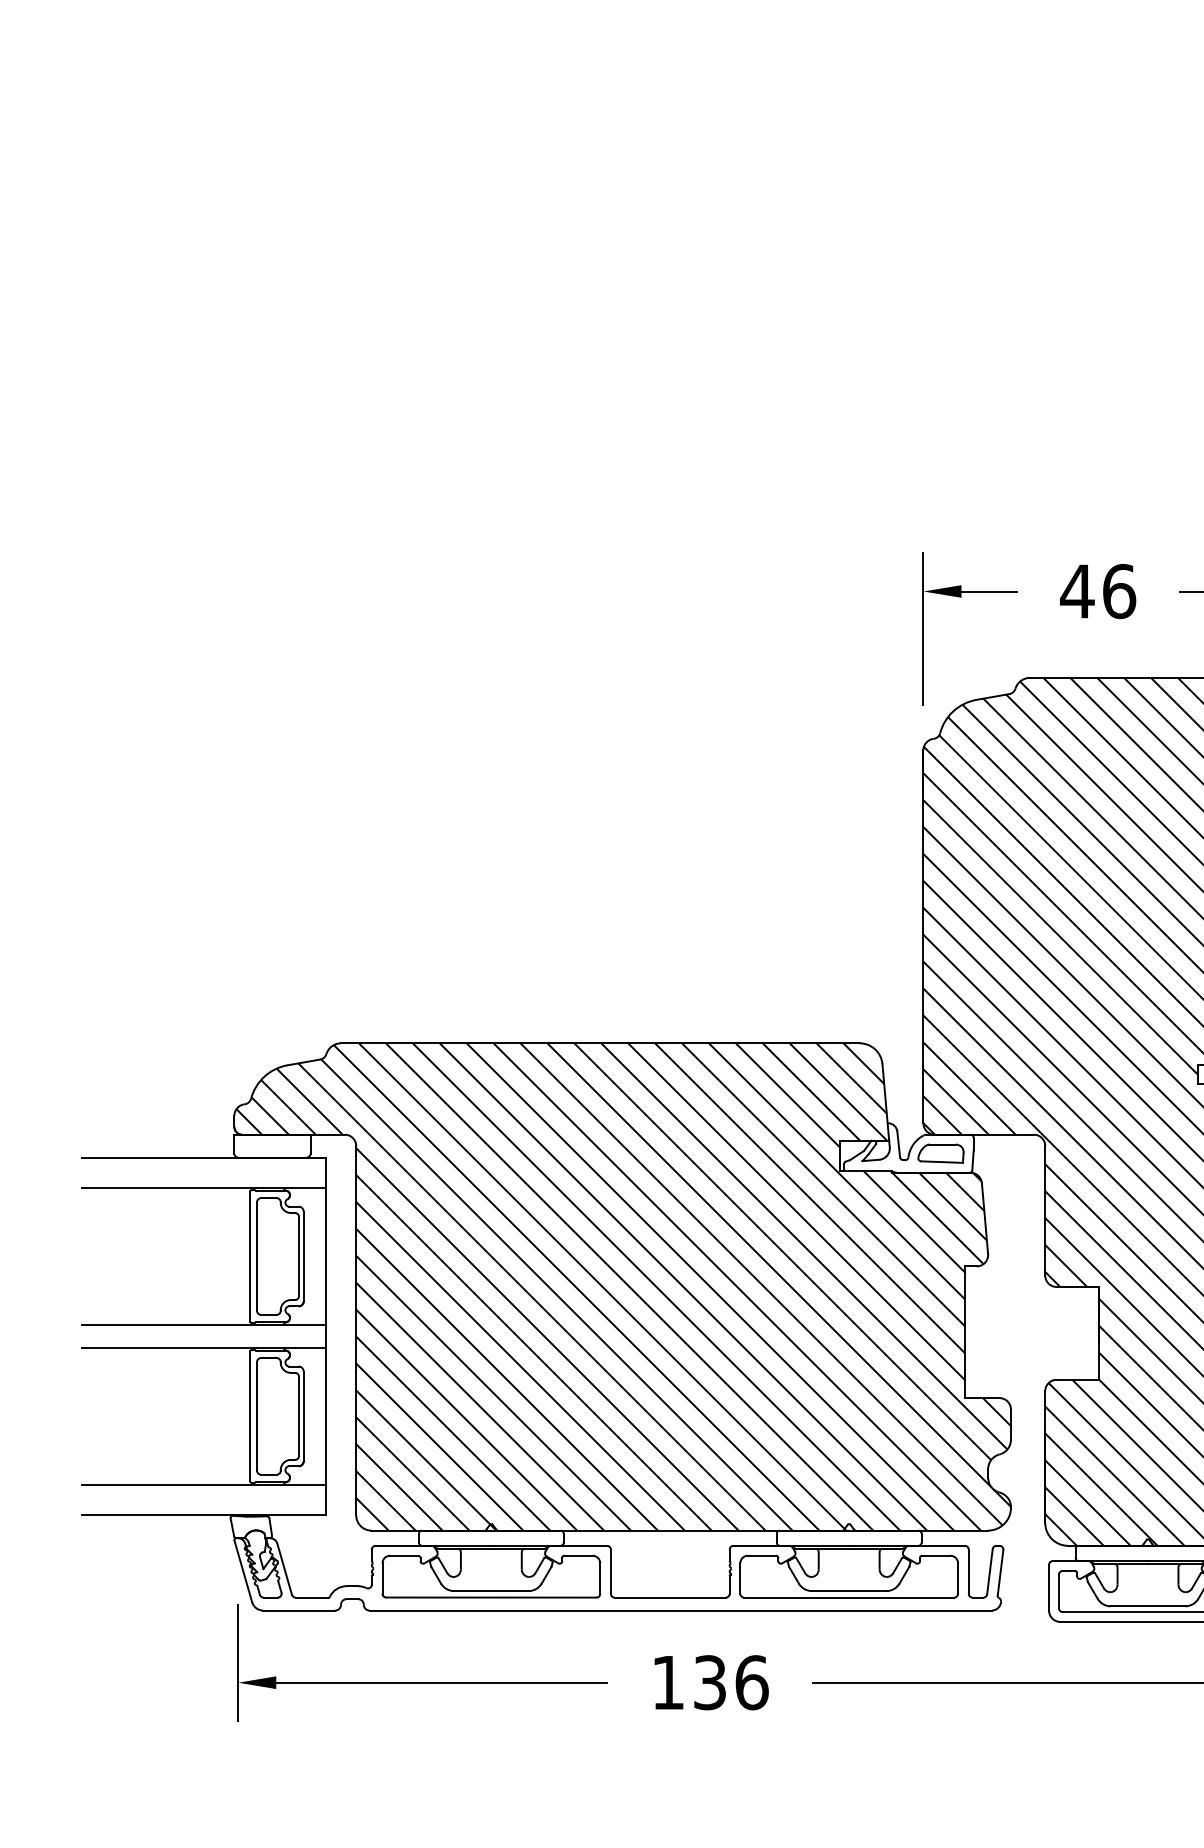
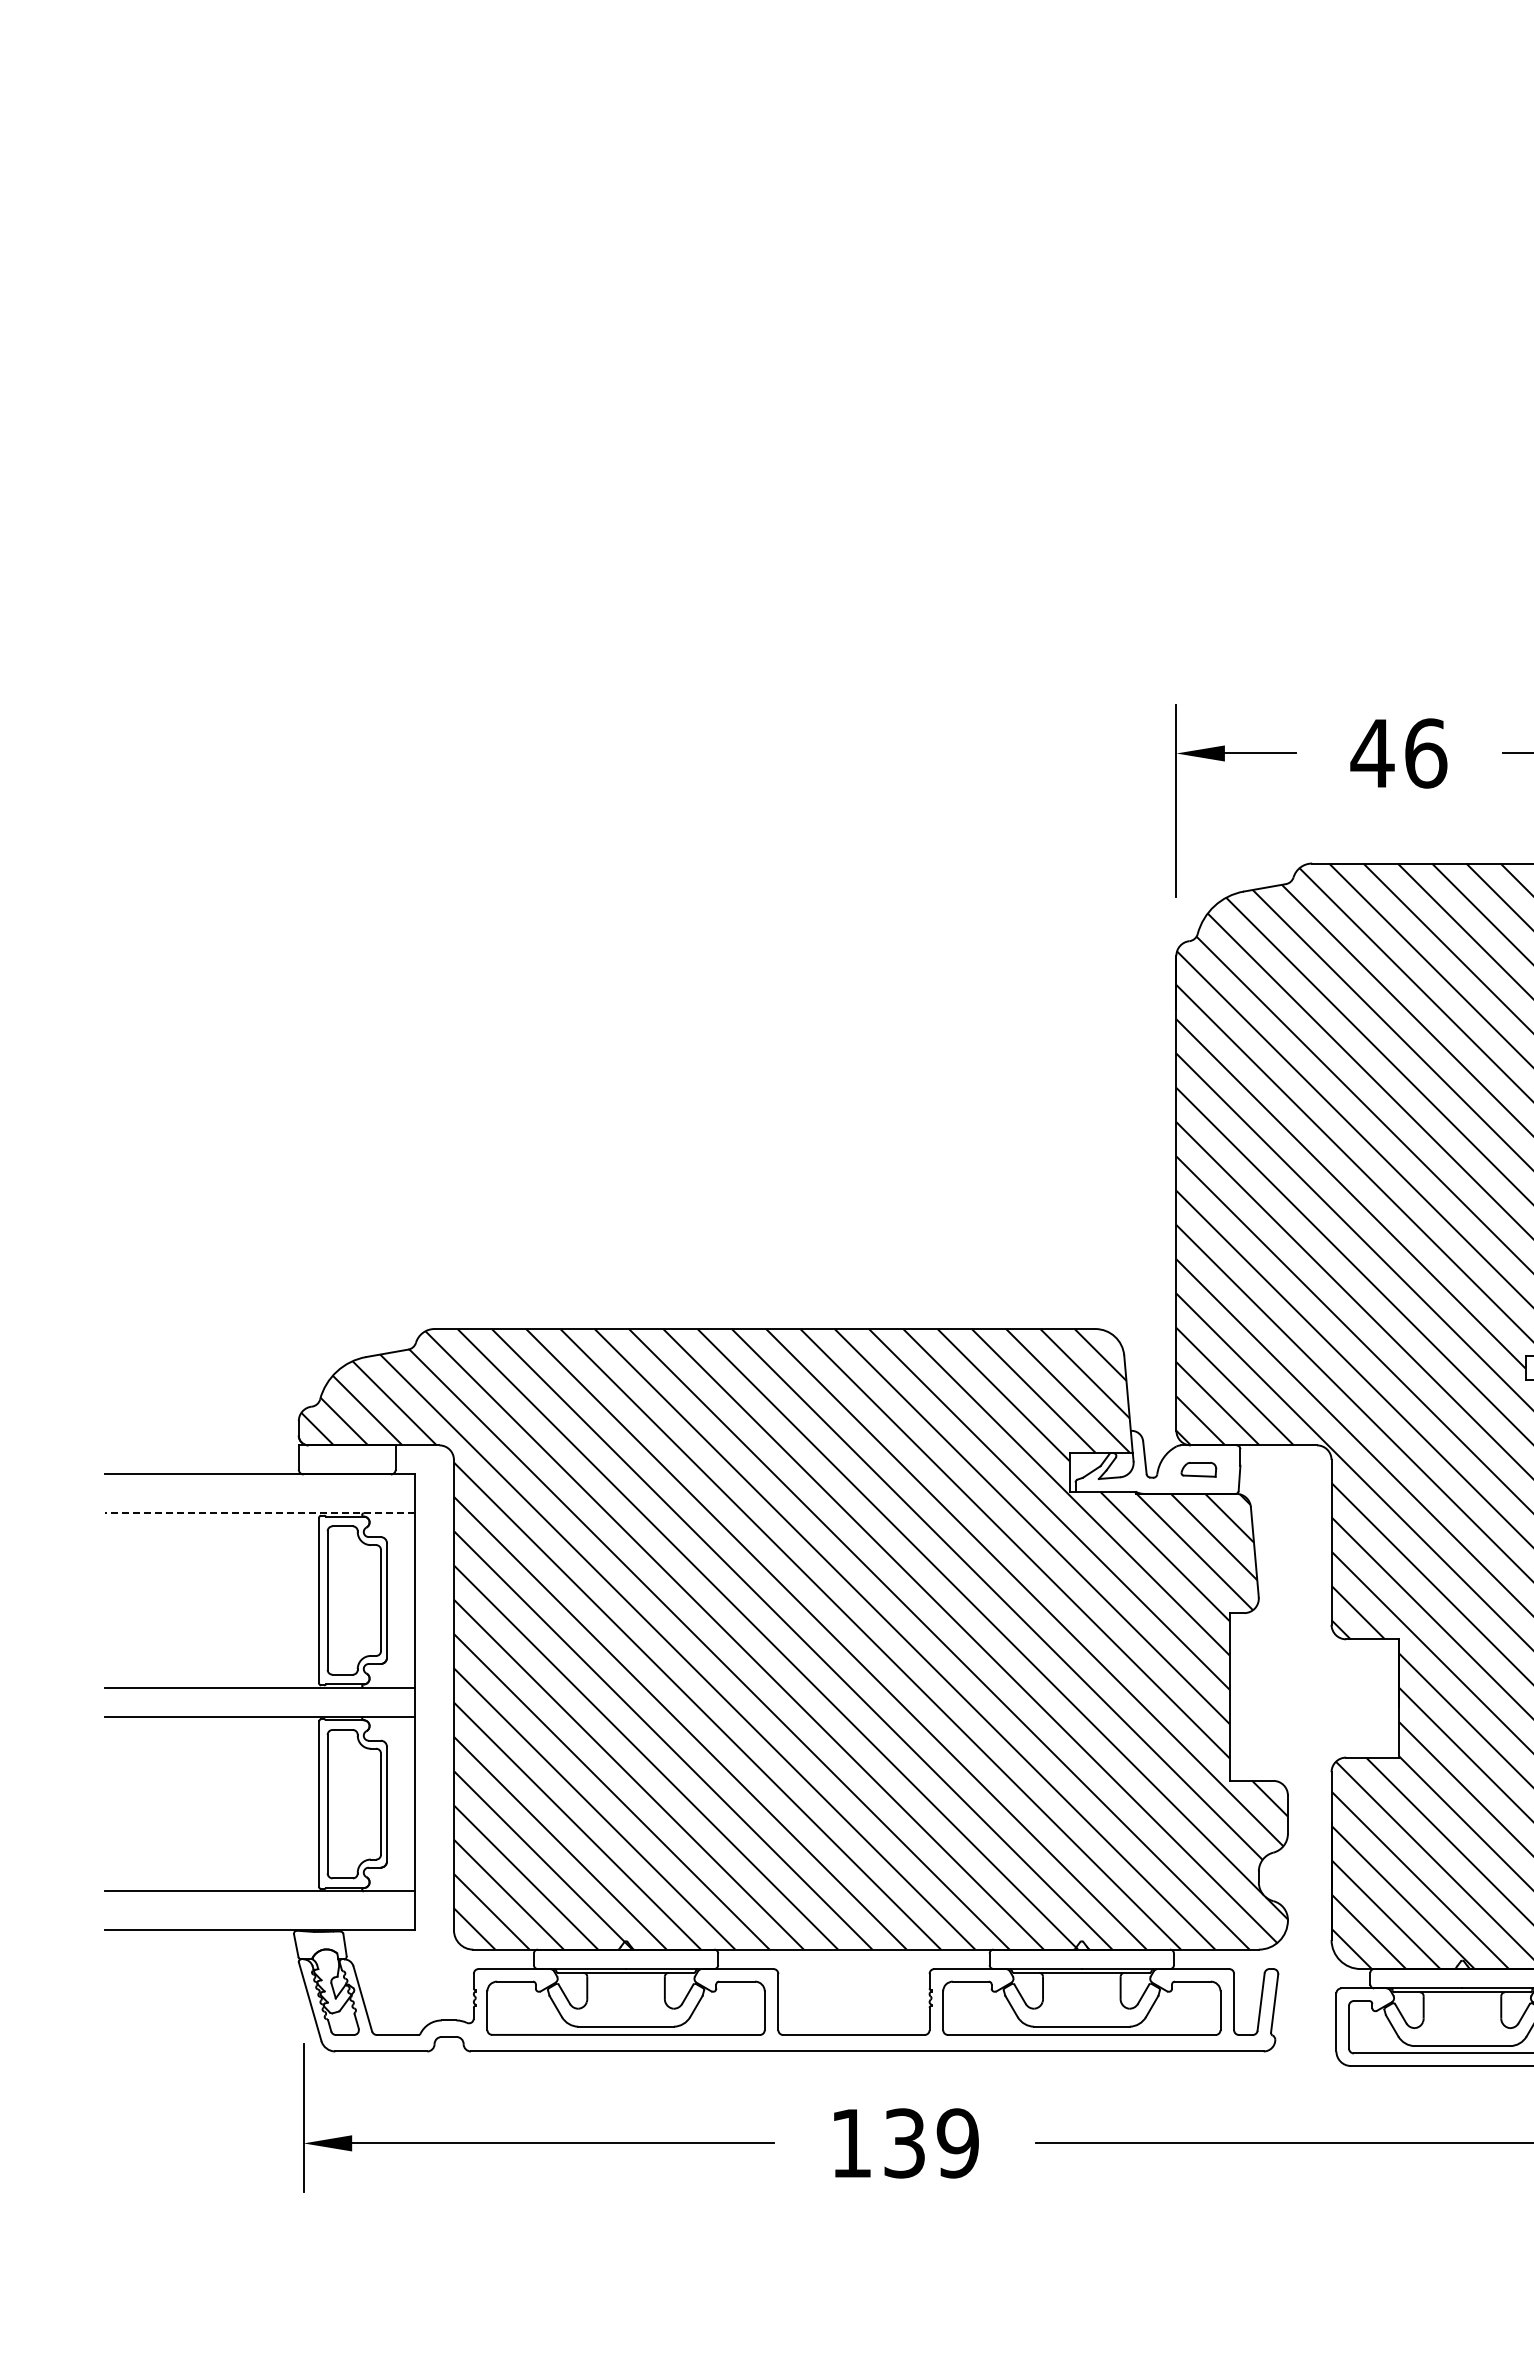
part: (940, 1153) -> (1198, 1469), size x0.6
line: (203, 1188) -> (259, 1513), solid -> dashed
text: (751, 1682) -> (957, 2143), 136 -> 139

